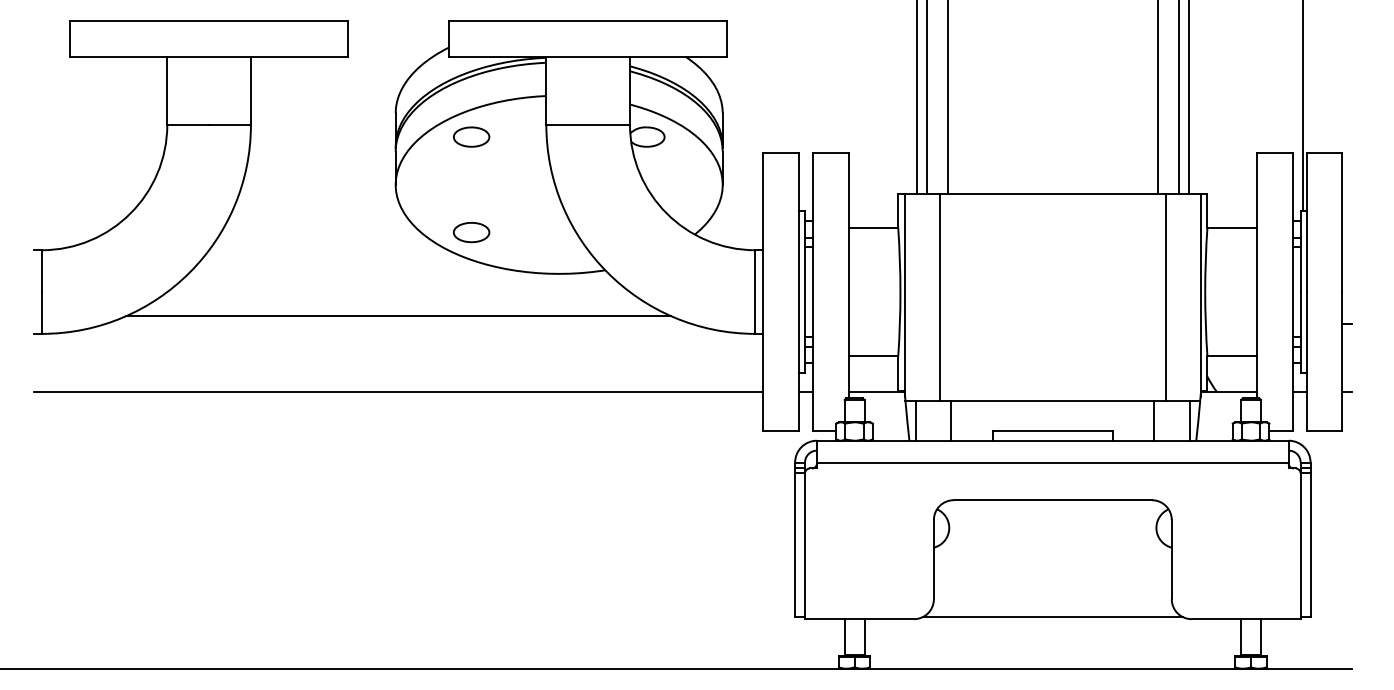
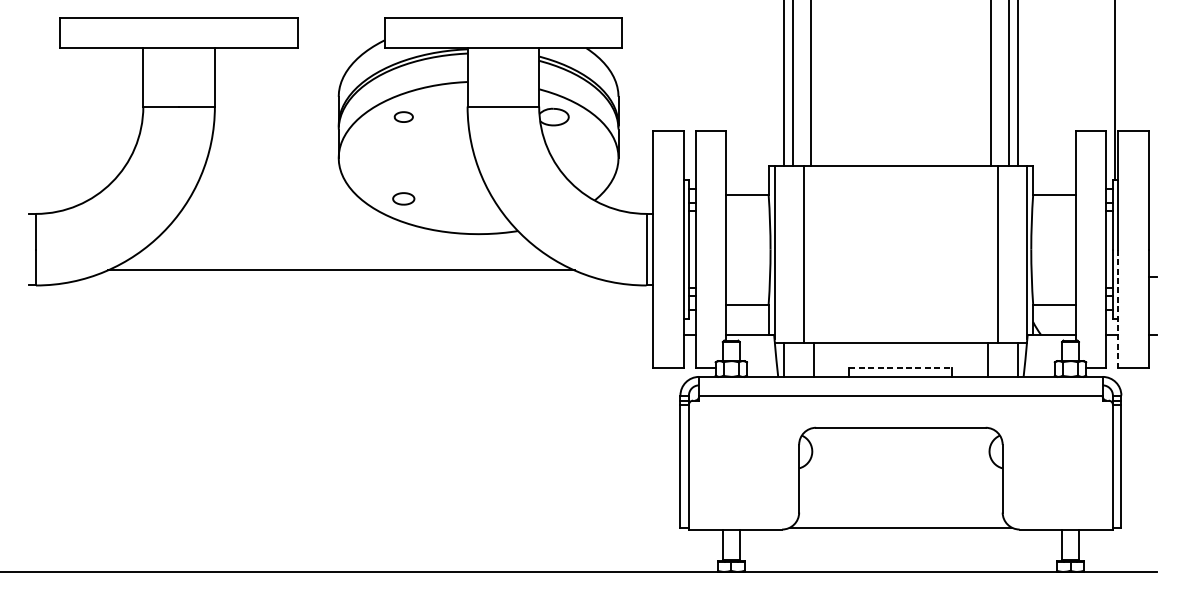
part: (471, 136) -> (403, 116), size x0.6
part: (471, 232) -> (403, 198), size x0.7
line: (1306, 361) -> (1117, 309), solid -> dashed
line: (398, 391) -> (341, 334), removed
line: (1053, 430) -> (901, 368), solid -> dashed

